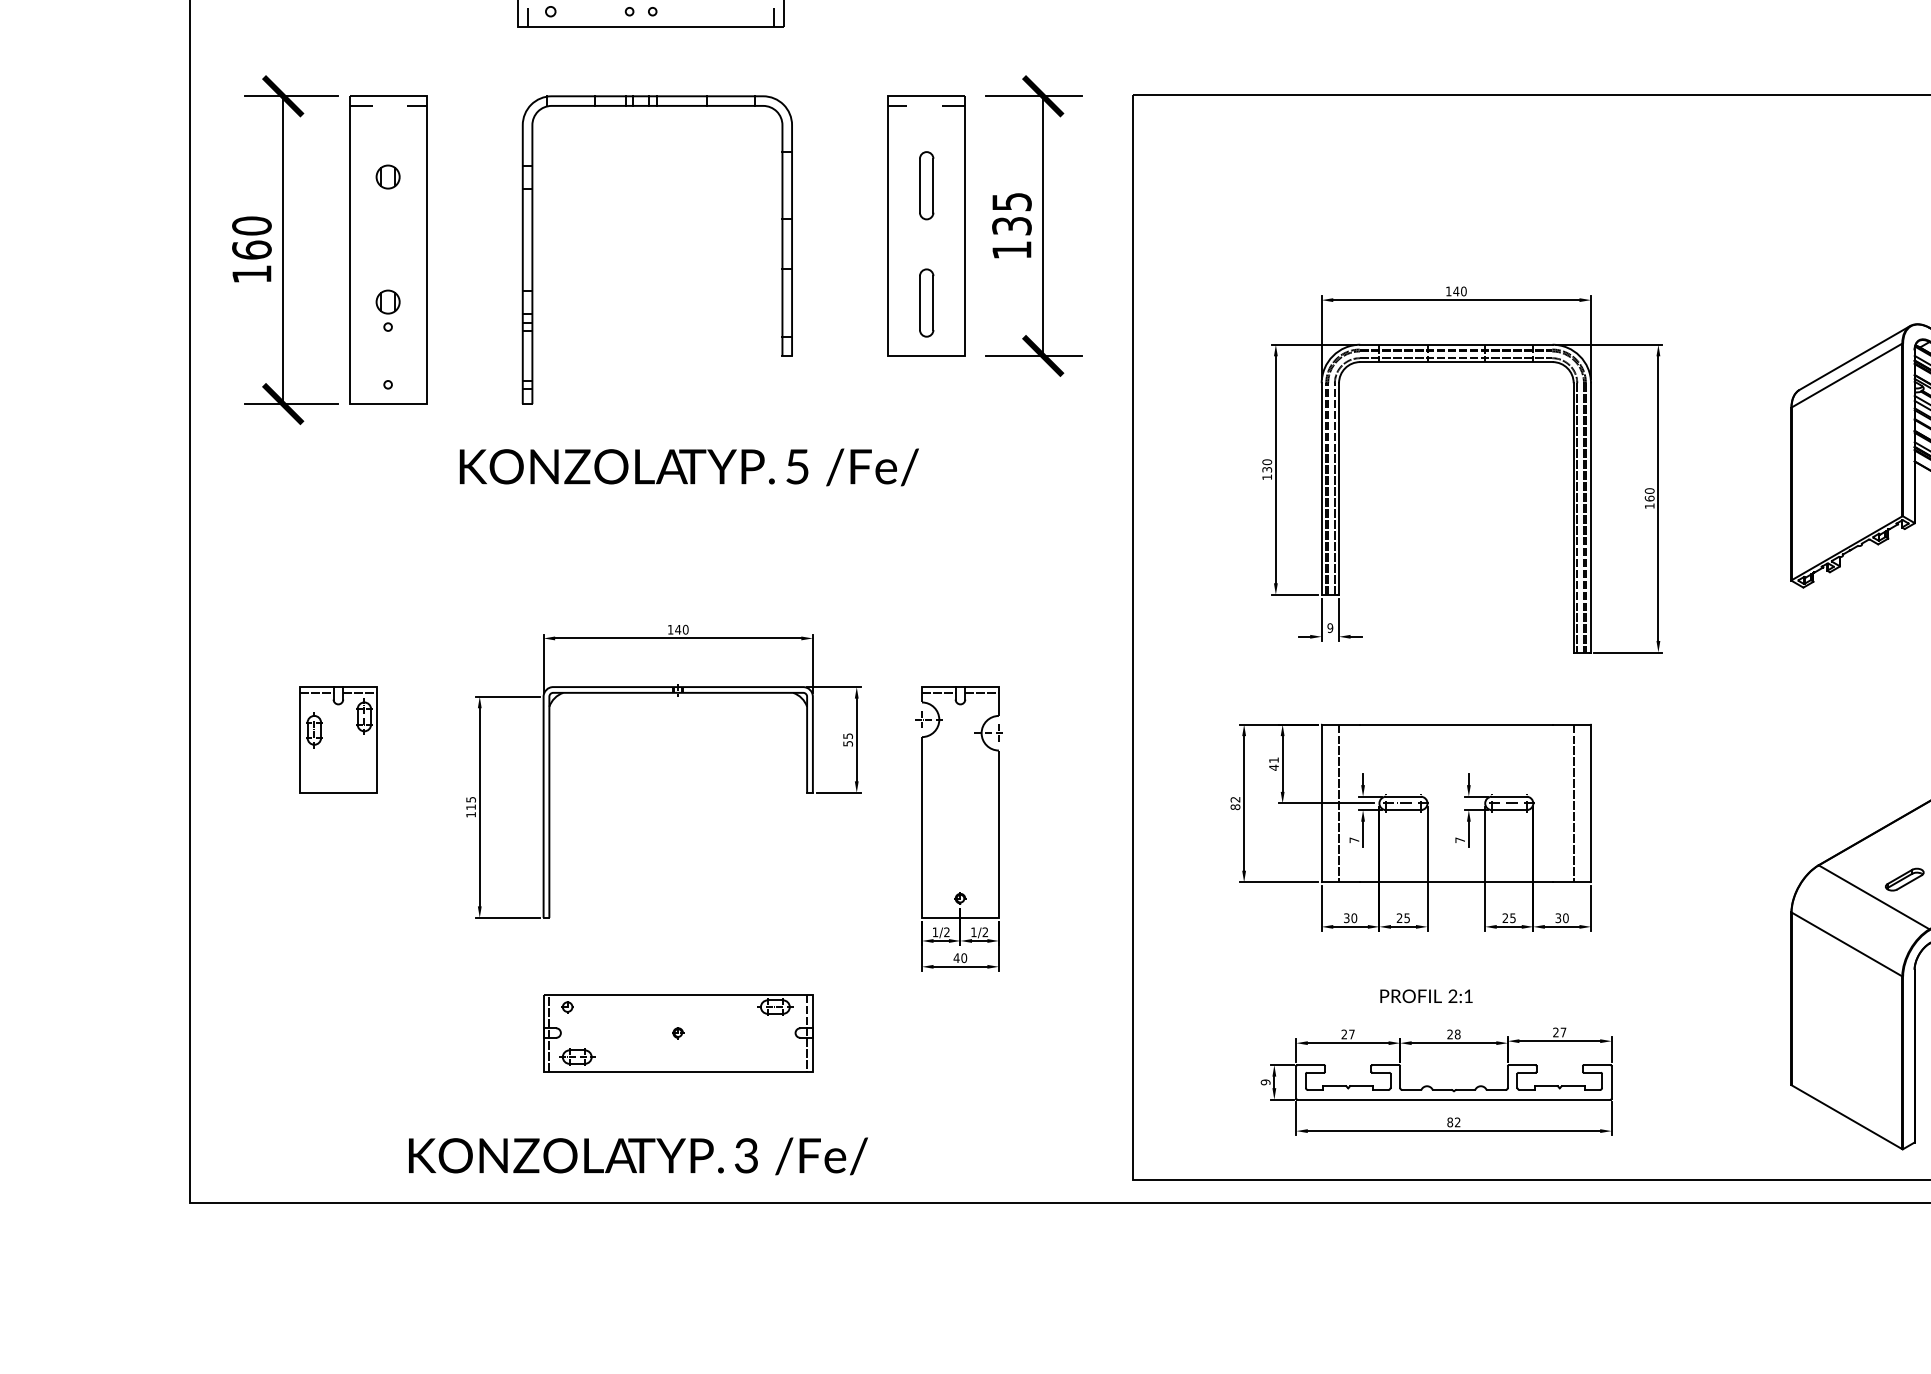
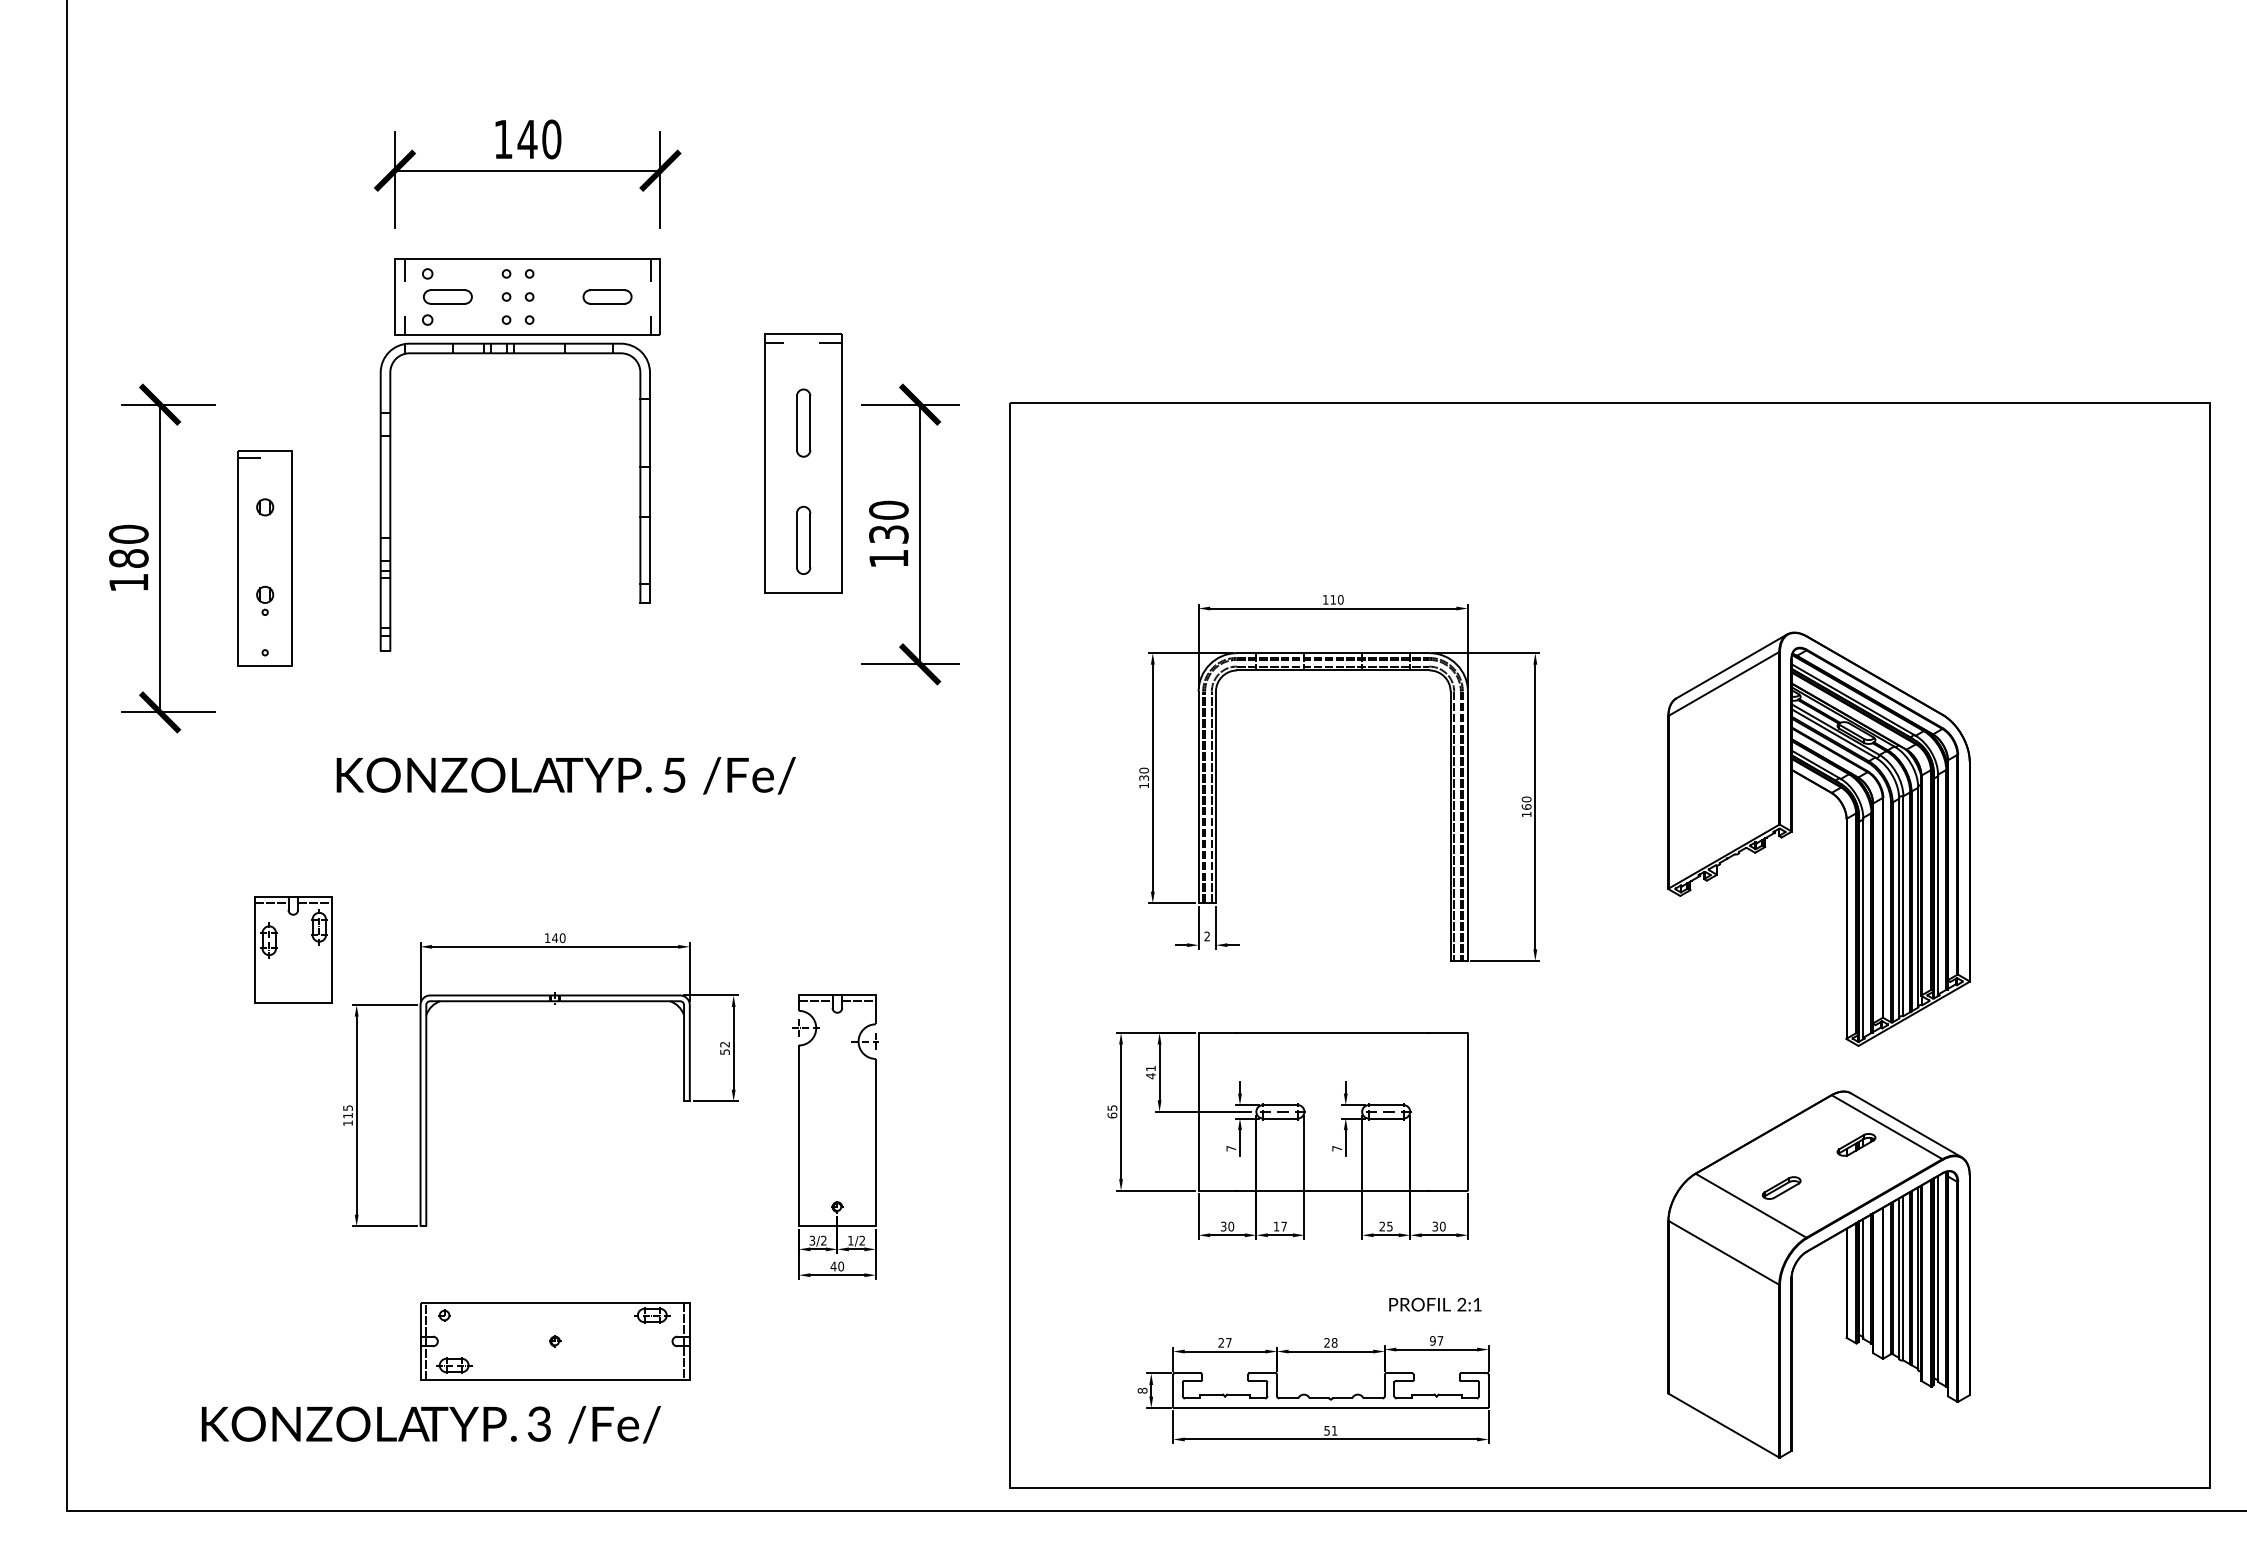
text: (1011, 201) -> (888, 509), 135 -> 130
part: (926, 226) -> (803, 463), moved
text: (251, 249) -> (128, 557), 160 -> 180
part: (533, 249) -> (391, 496), moved
part: (388, 250) -> (265, 558), size x0.7
text: (1456, 291) -> (1333, 599), 140 -> 110
text: (1330, 628) -> (1207, 936), 9 -> 2
text: (847, 736) -> (724, 1044), 55 -> 52
part: (338, 739) -> (293, 949), moved
text: (1235, 803) -> (1112, 1111), 82 -> 65
line: (1338, 803) -> (1215, 1111), removed
line: (1573, 803) -> (1450, 1111), removed
text: (1402, 918) -> (1279, 1226), 25 -> 17
text: (935, 932) -> (812, 1240), 1/2 -> 3/2
text: (1426, 996) -> (1435, 1304), moved
text: (1555, 1032) -> (1432, 1340), 27 -> 97
text: (1265, 1082) -> (1142, 1390), 9 -> 8
text: (1453, 1122) -> (1330, 1430), 82 -> 51
text: (637, 1156) -> (430, 1424), moved

